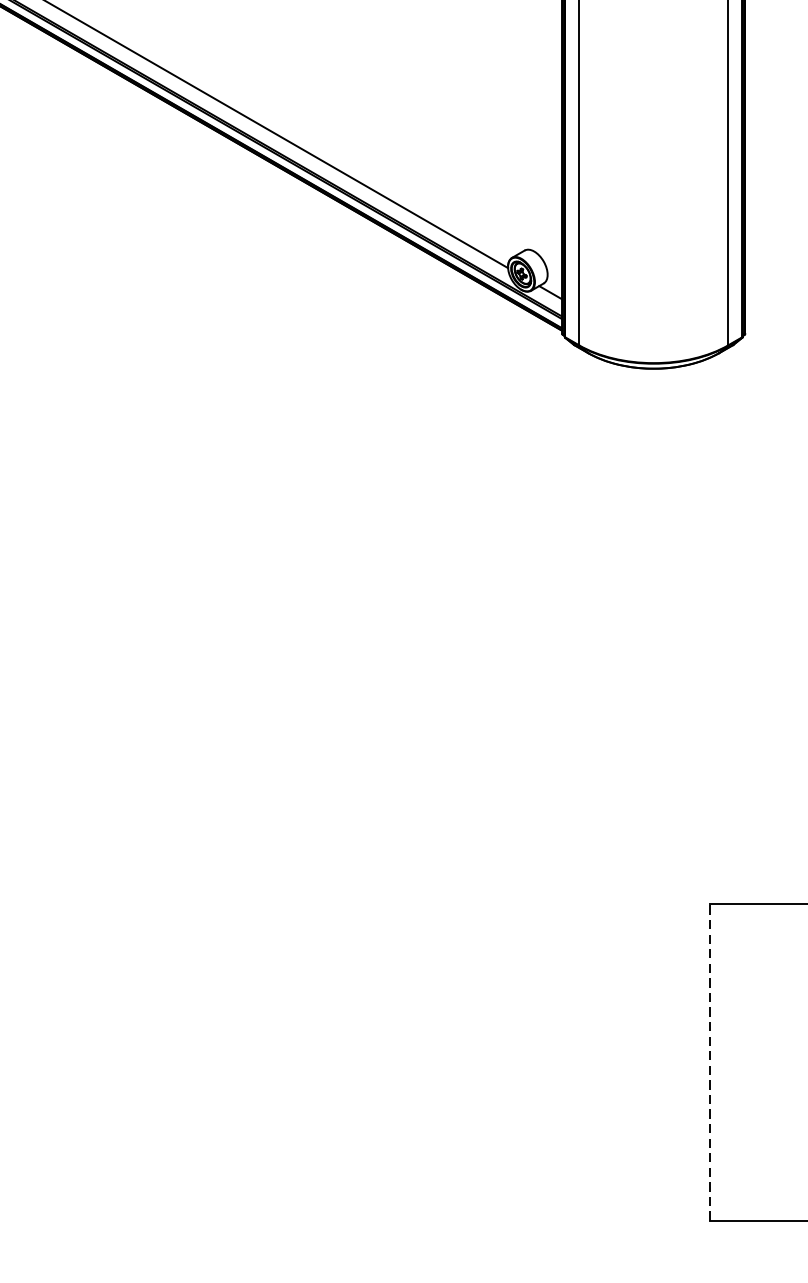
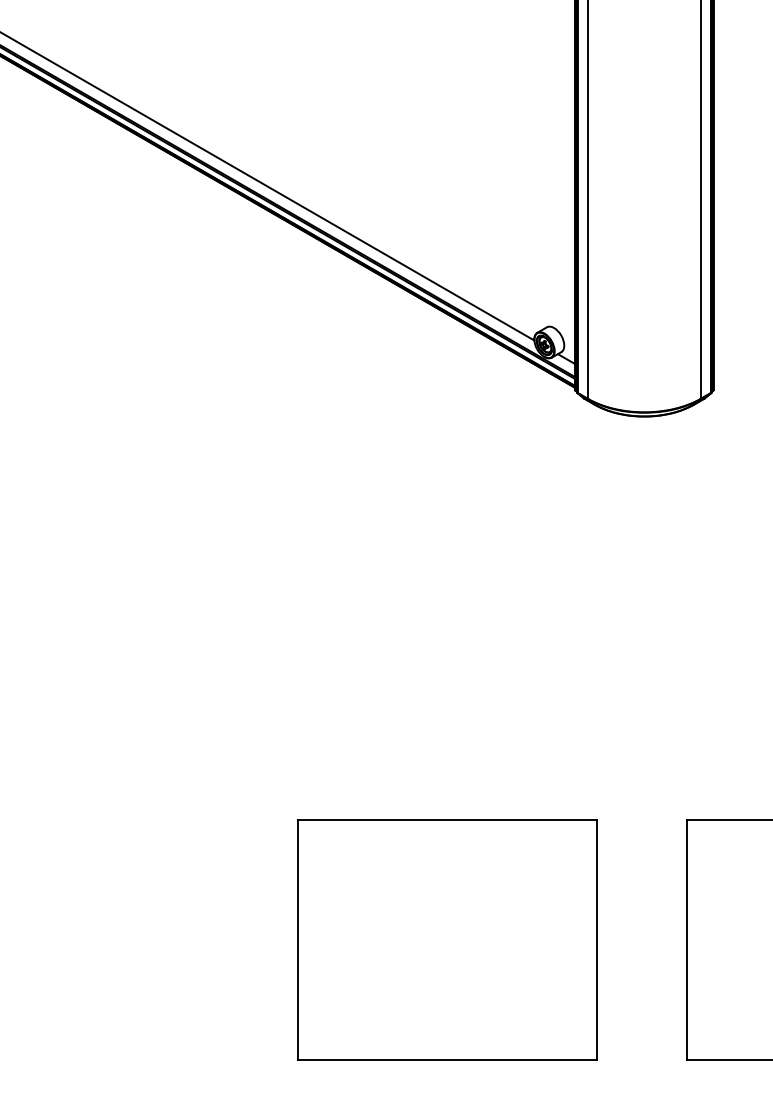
part: (392, 1061) -> (447, 939), added
line: (709, 1062) -> (686, 940), dashed -> solid

